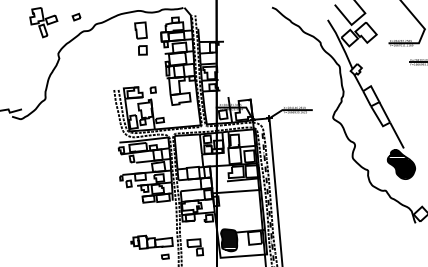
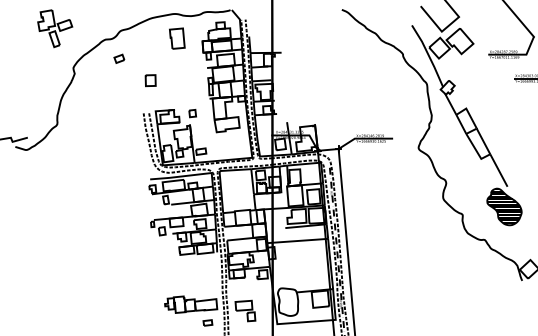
part: (76, 16) -> (119, 58), moved
part: (142, 50) -> (150, 80), moved
hatch: (228, 239) -> (287, 301), removed

